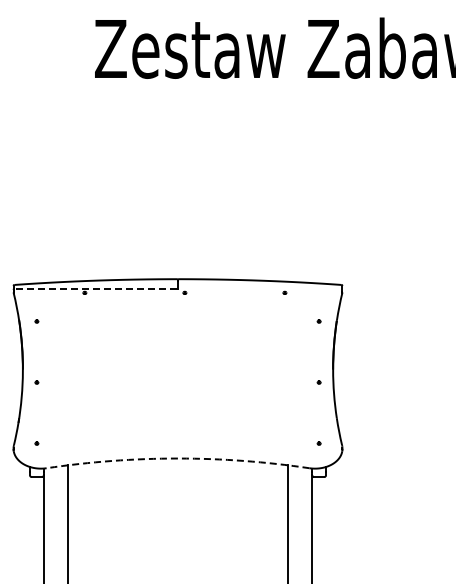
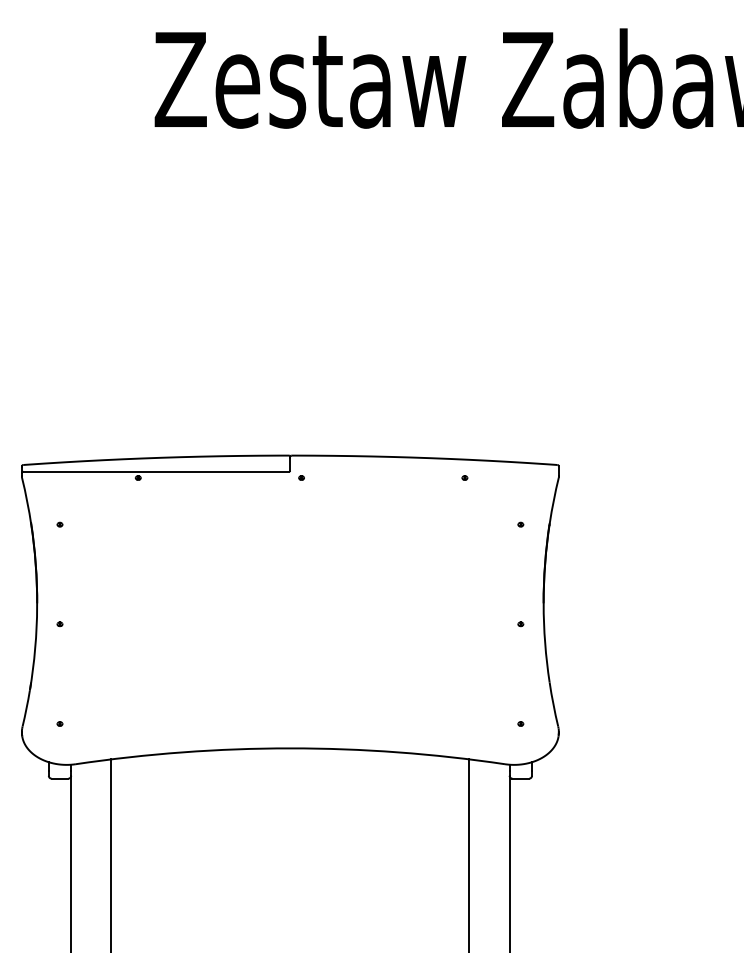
line: (95, 288) -> (155, 470), dashed -> solid
arc: (178, 458) -> (291, 748), dashed -> solid

